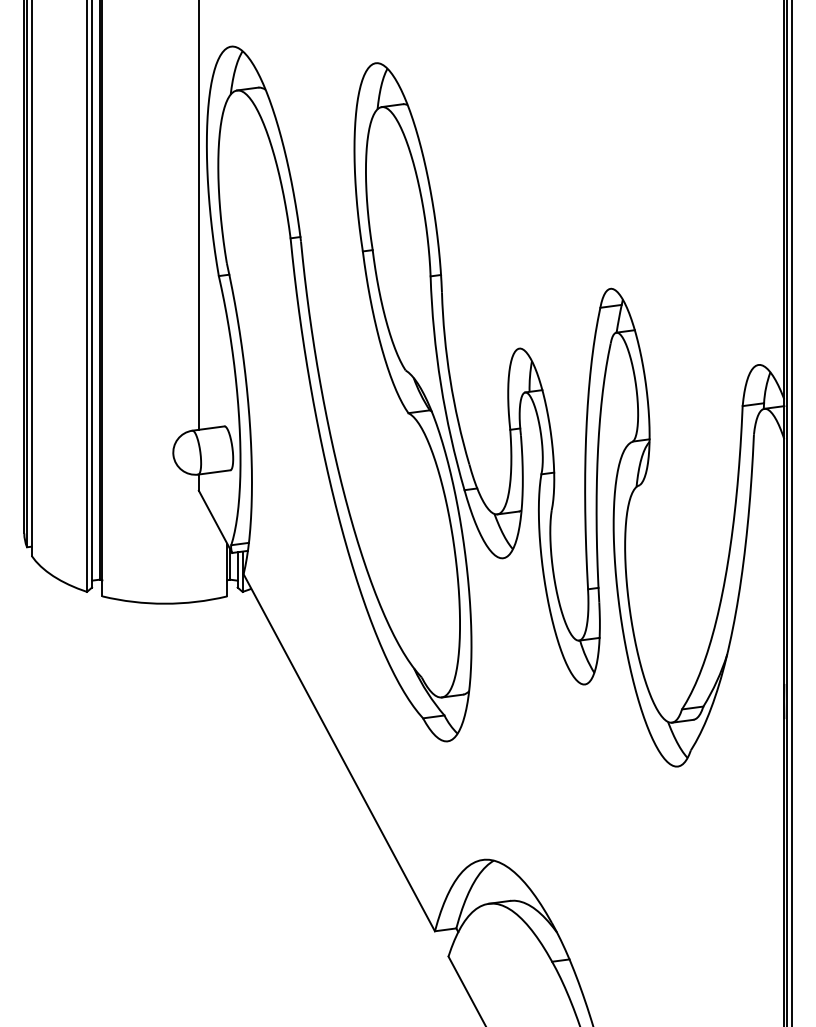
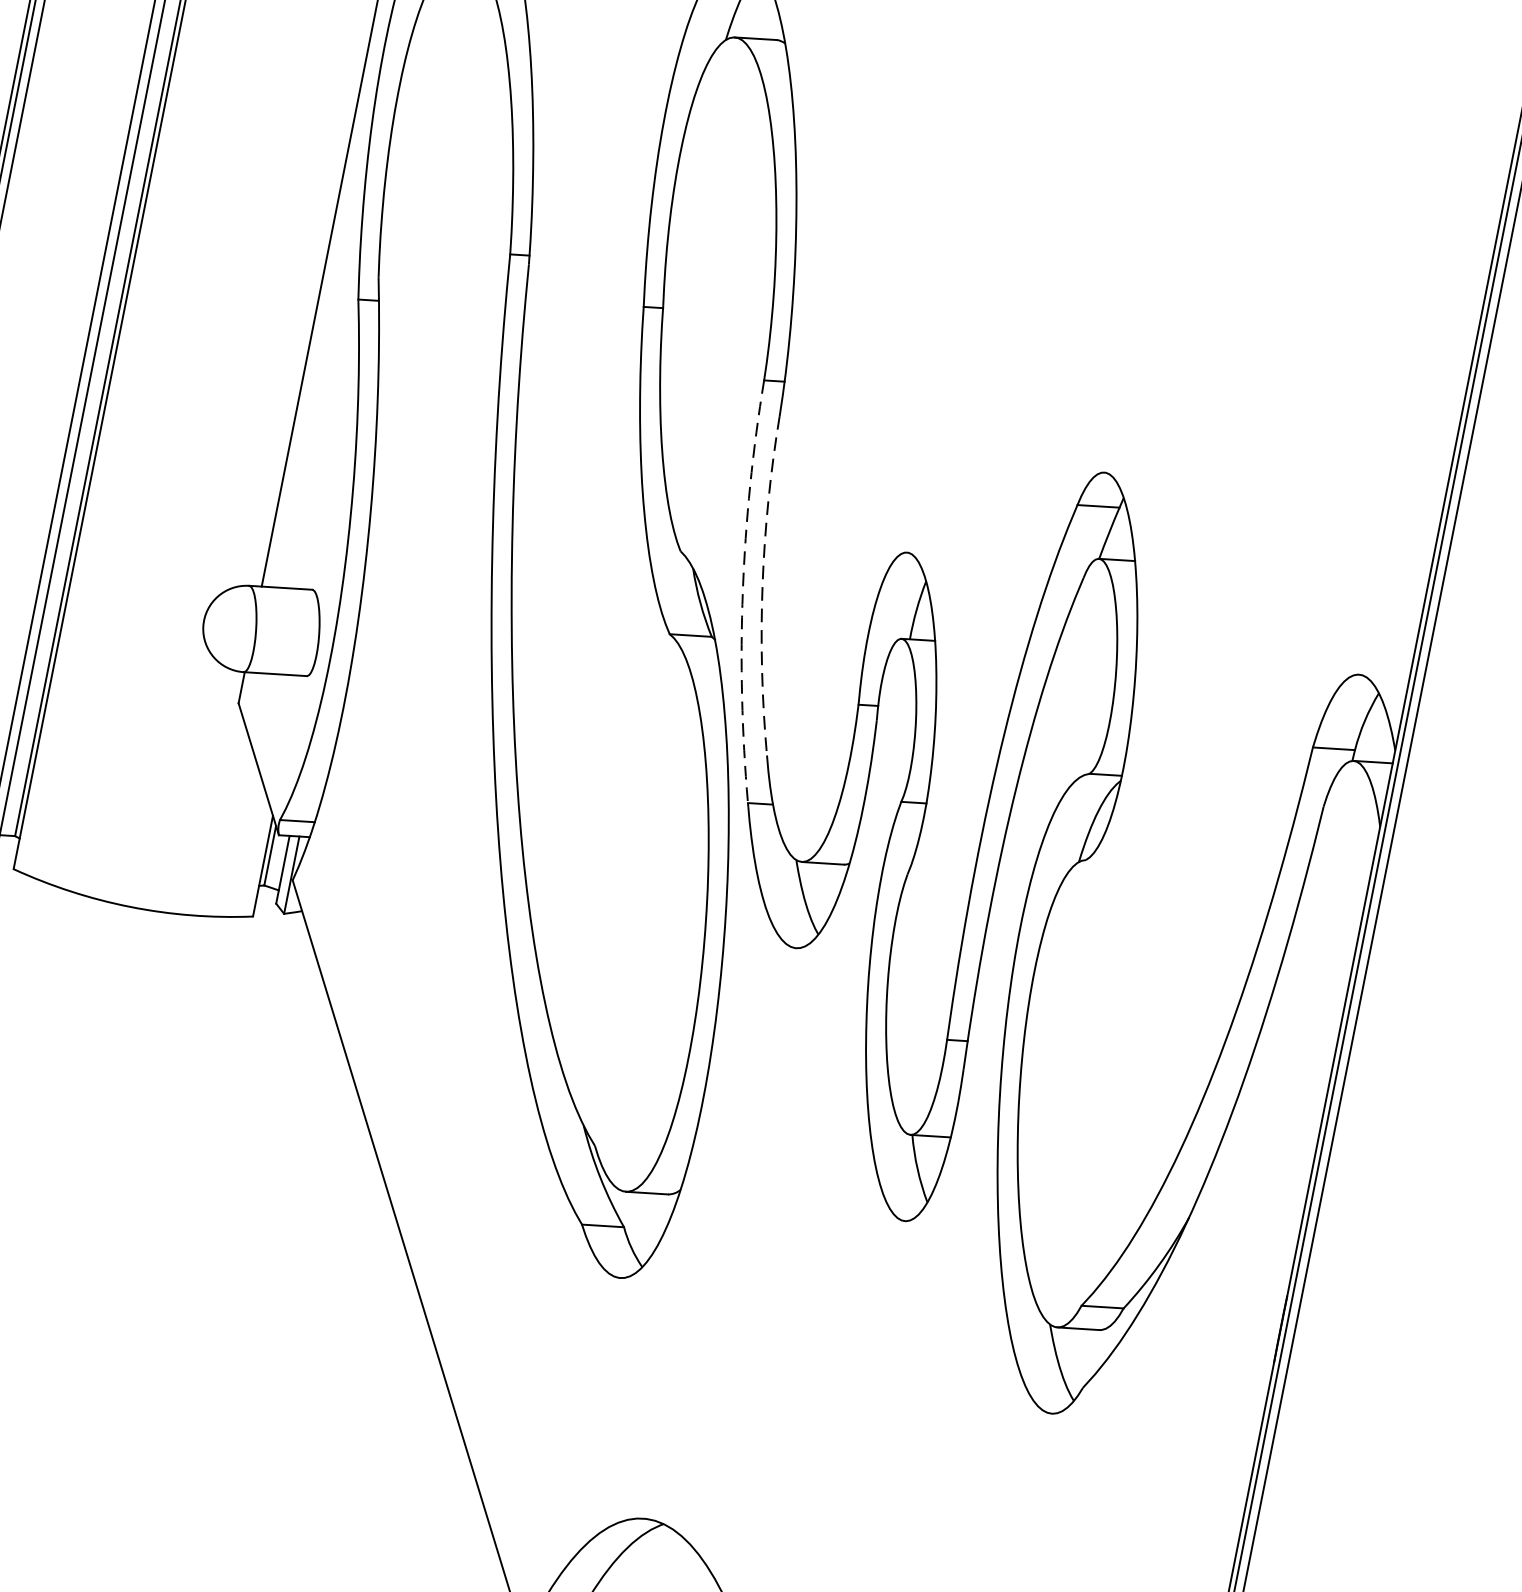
arc: (450, 379) -> (763, 585), solid -> dashed
arc: (440, 384) -> (742, 591), solid -> dashed

